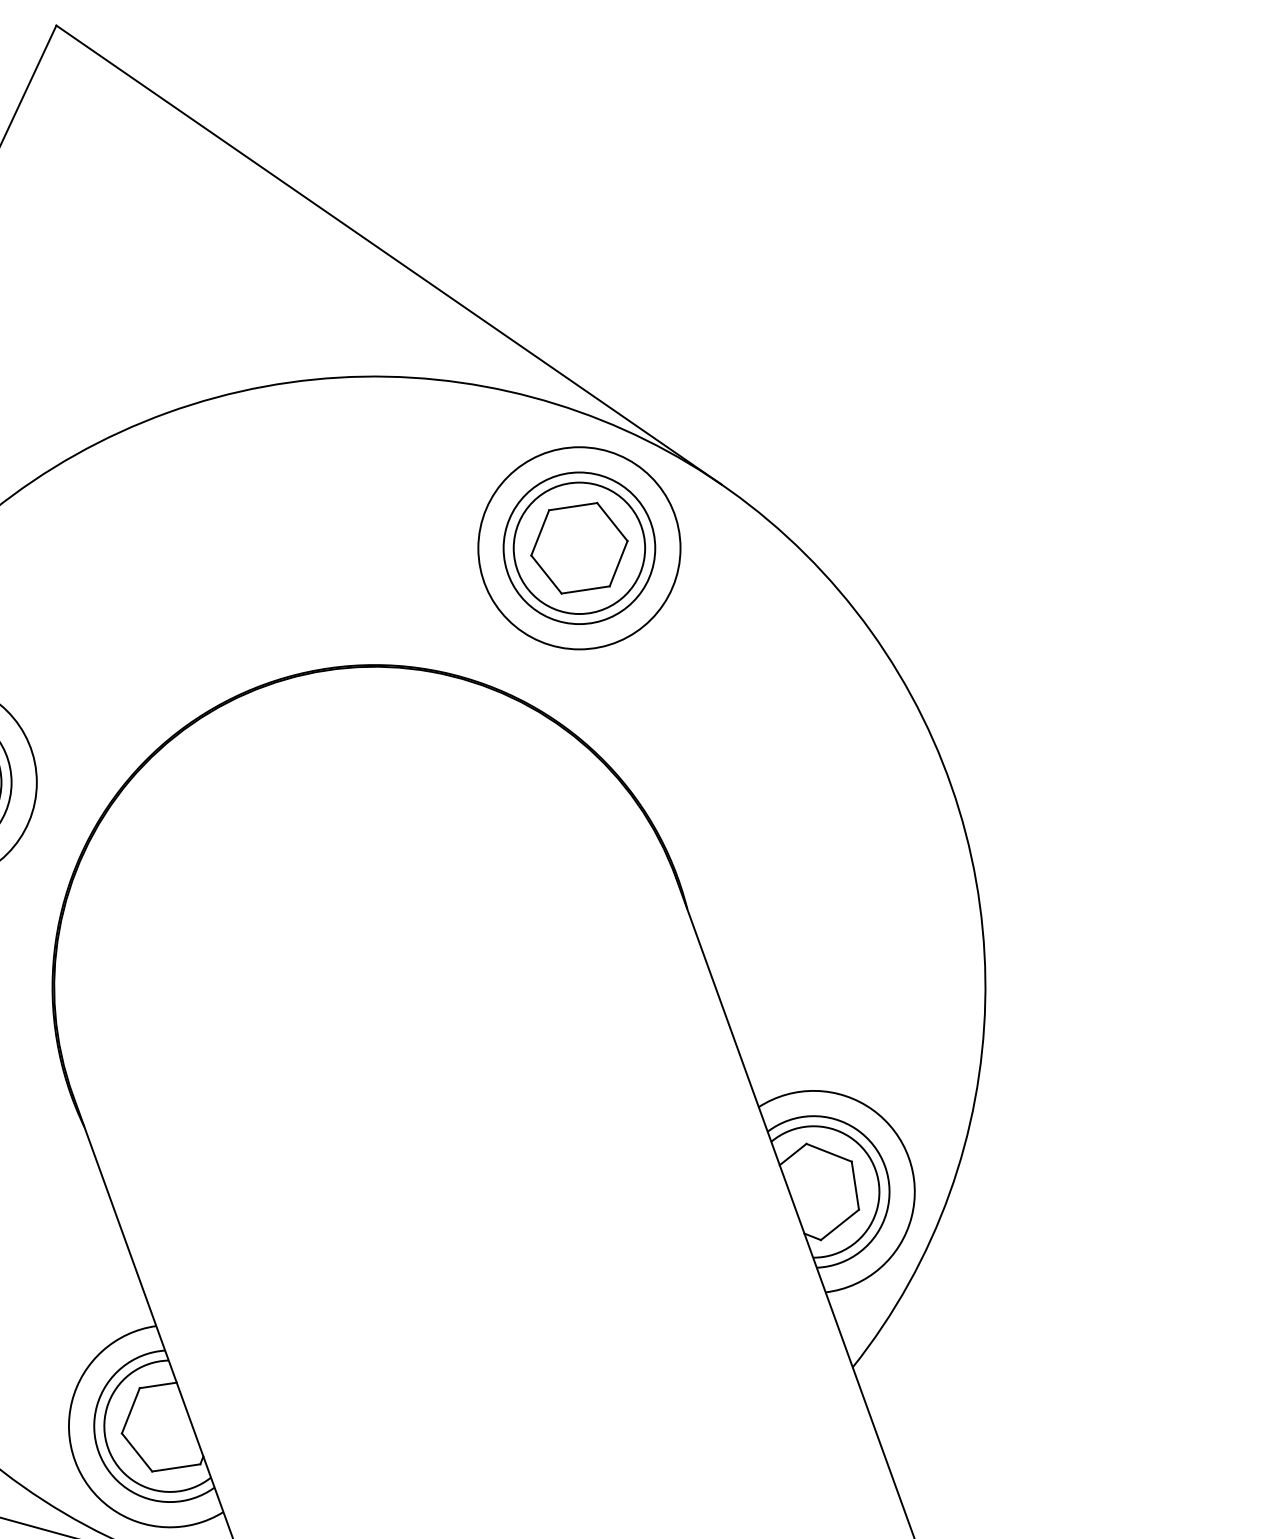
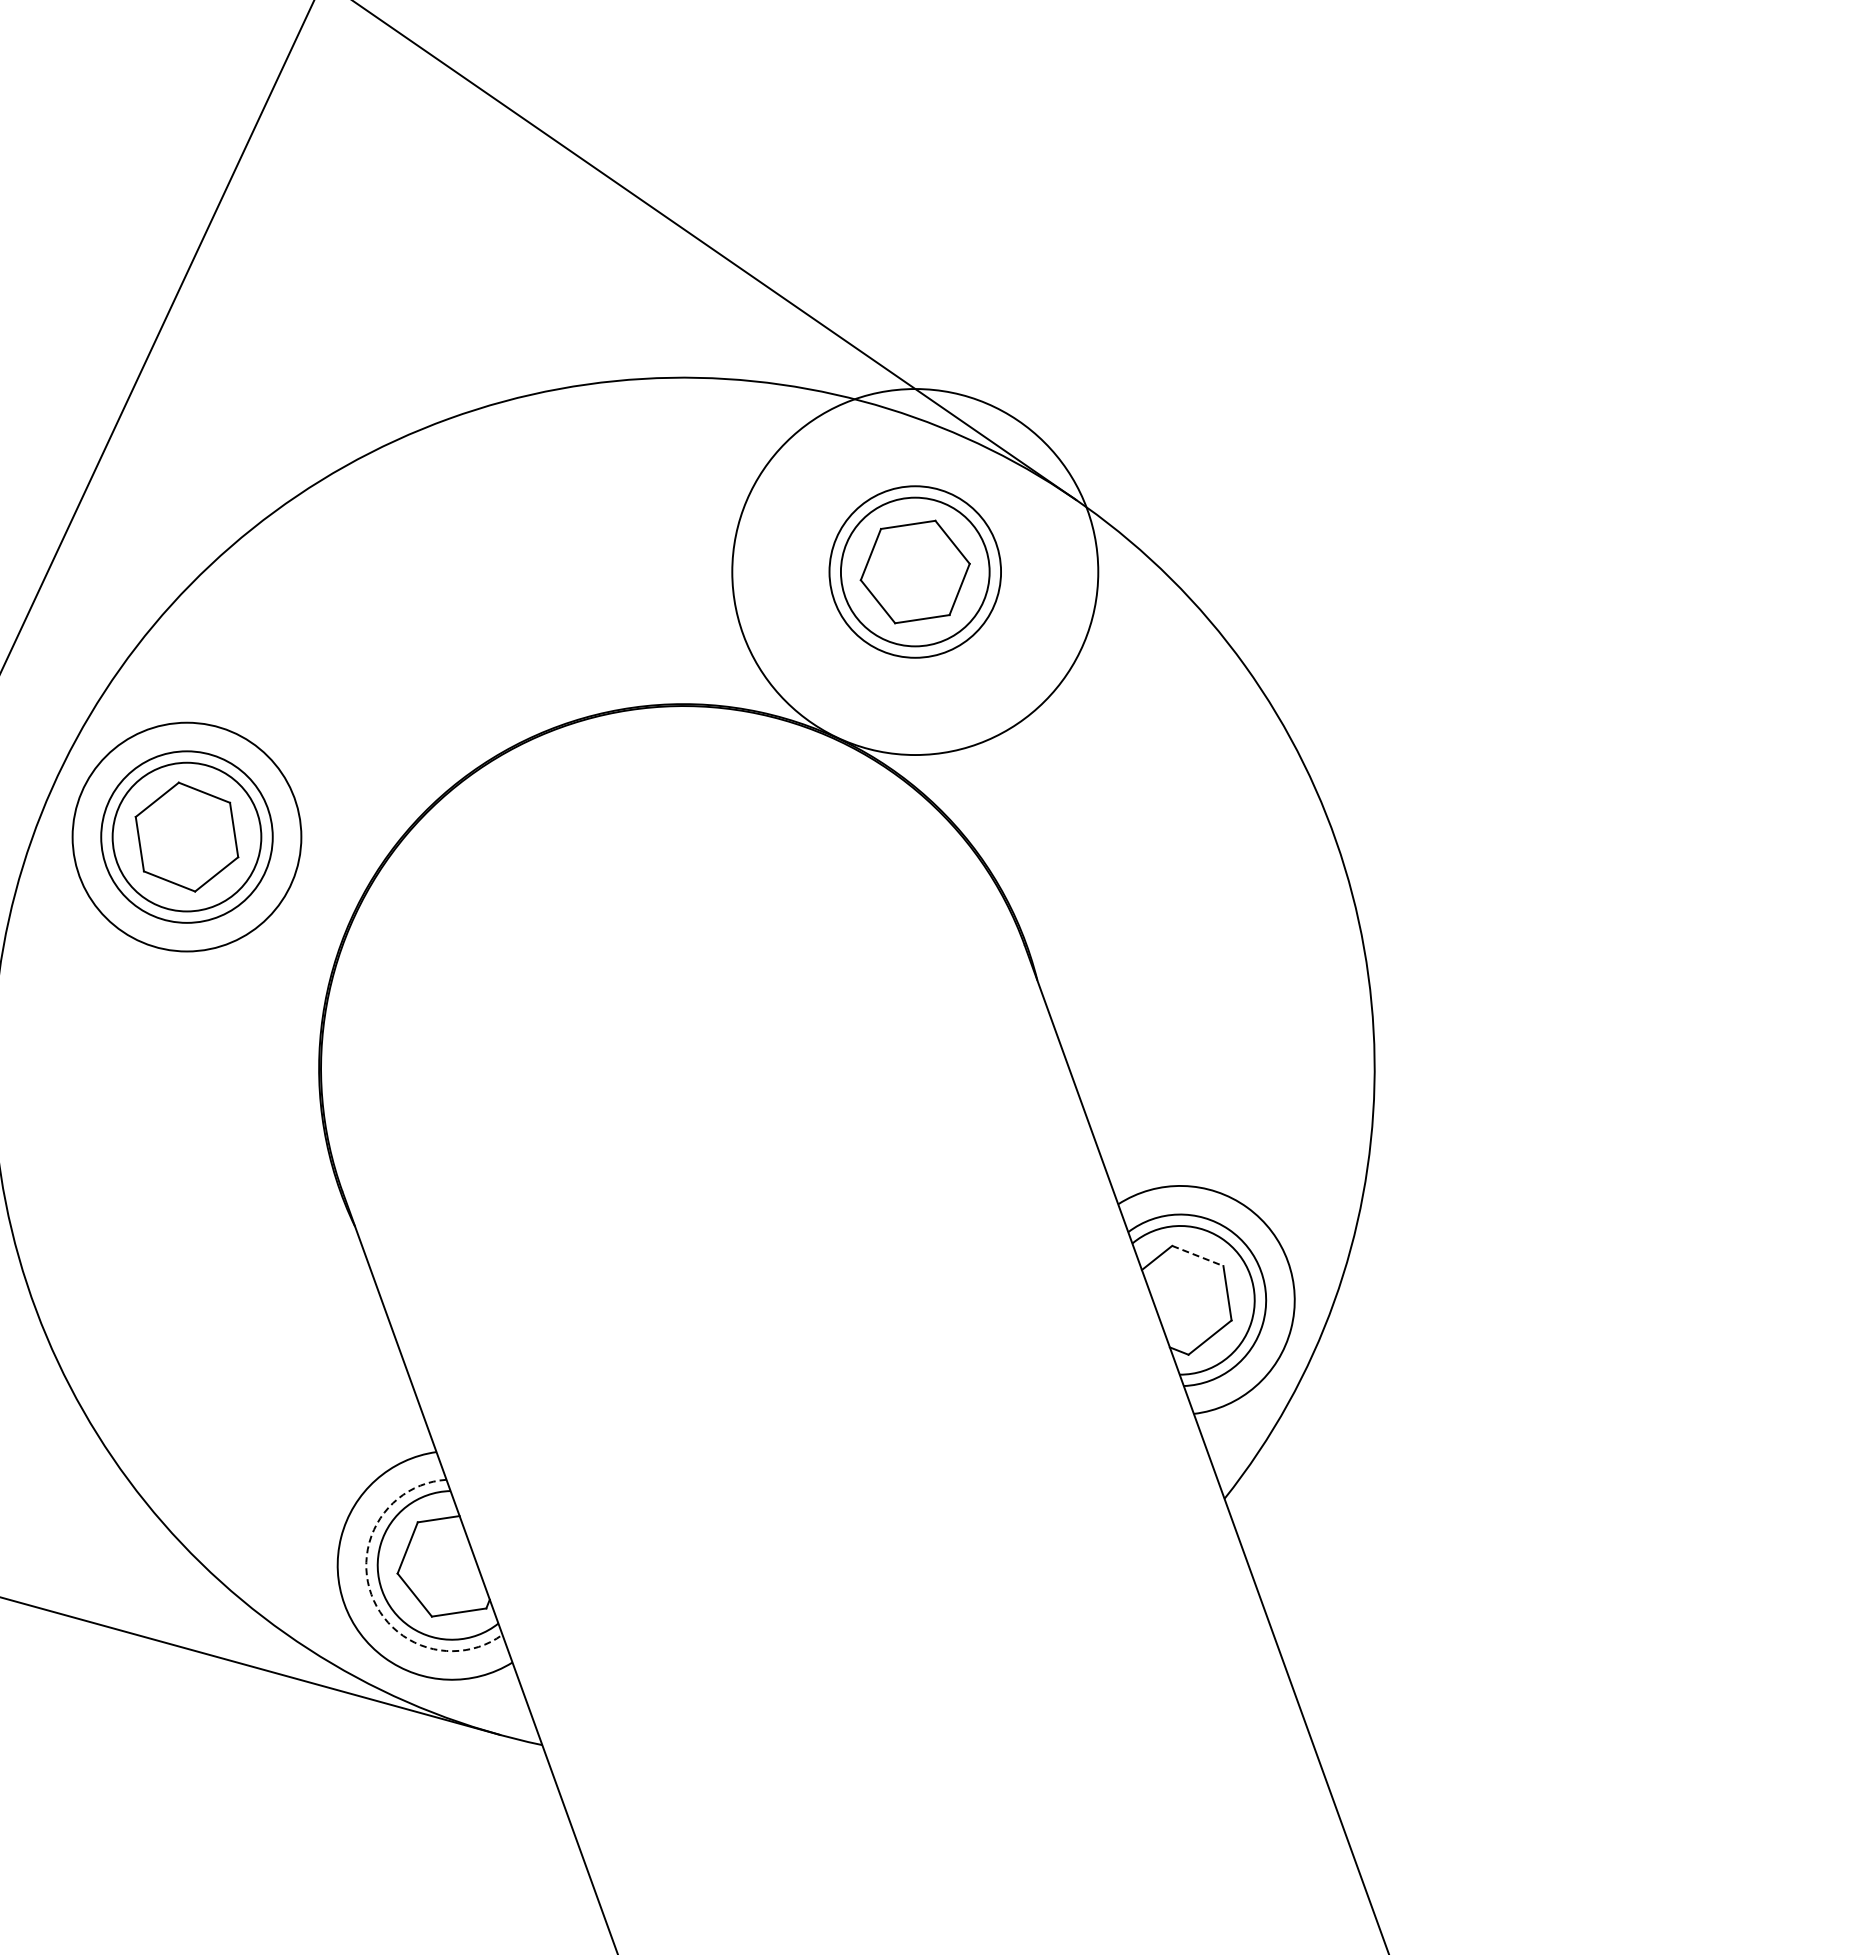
circle: (578, 547) -> (914, 571), size x1.6
line: (828, 1152) -> (1197, 1255), solid -> dashed
arc: (98, 1451) -> (371, 1594), solid -> dashed

